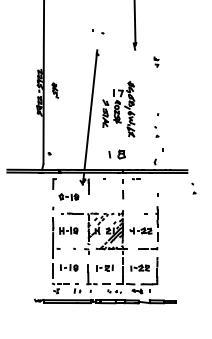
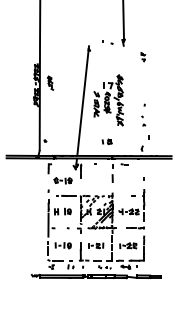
part: (97, 32) -> (107, 42), moved
part: (116, 154) -> (106, 141), size x0.62
part: (193, 188) -> (177, 172), removed

